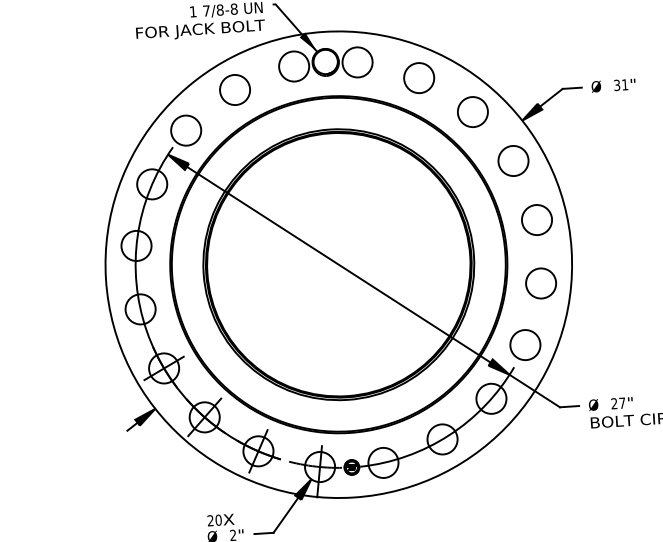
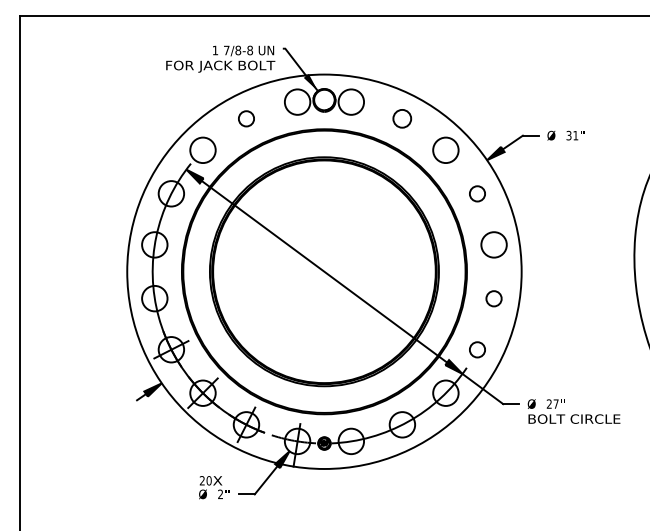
circle: (418, 77) -> (401, 118), size x0.7
circle: (235, 89) -> (246, 118), size x0.6
circle: (513, 160) -> (477, 193), size x0.6
circle: (540, 283) -> (493, 298), size x0.6
circle: (525, 344) -> (477, 349), size x0.6

